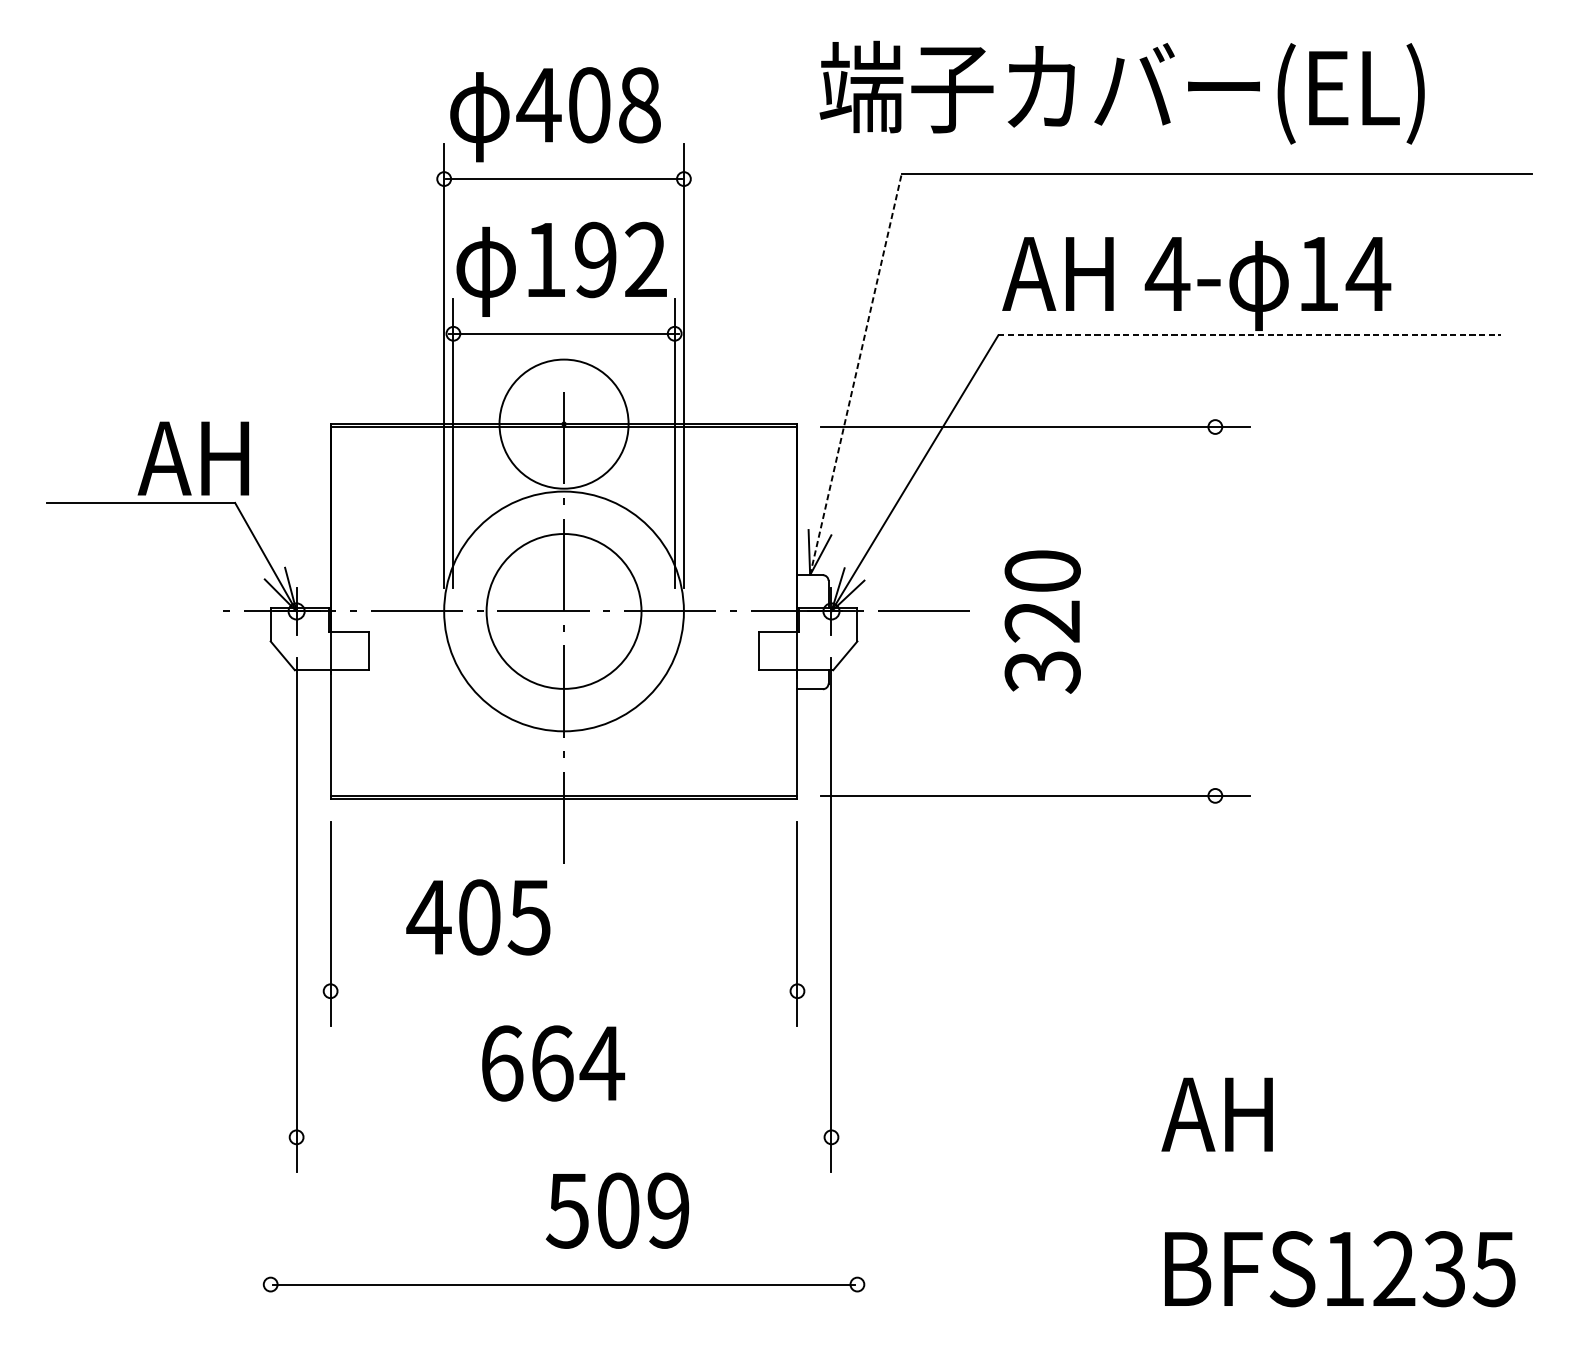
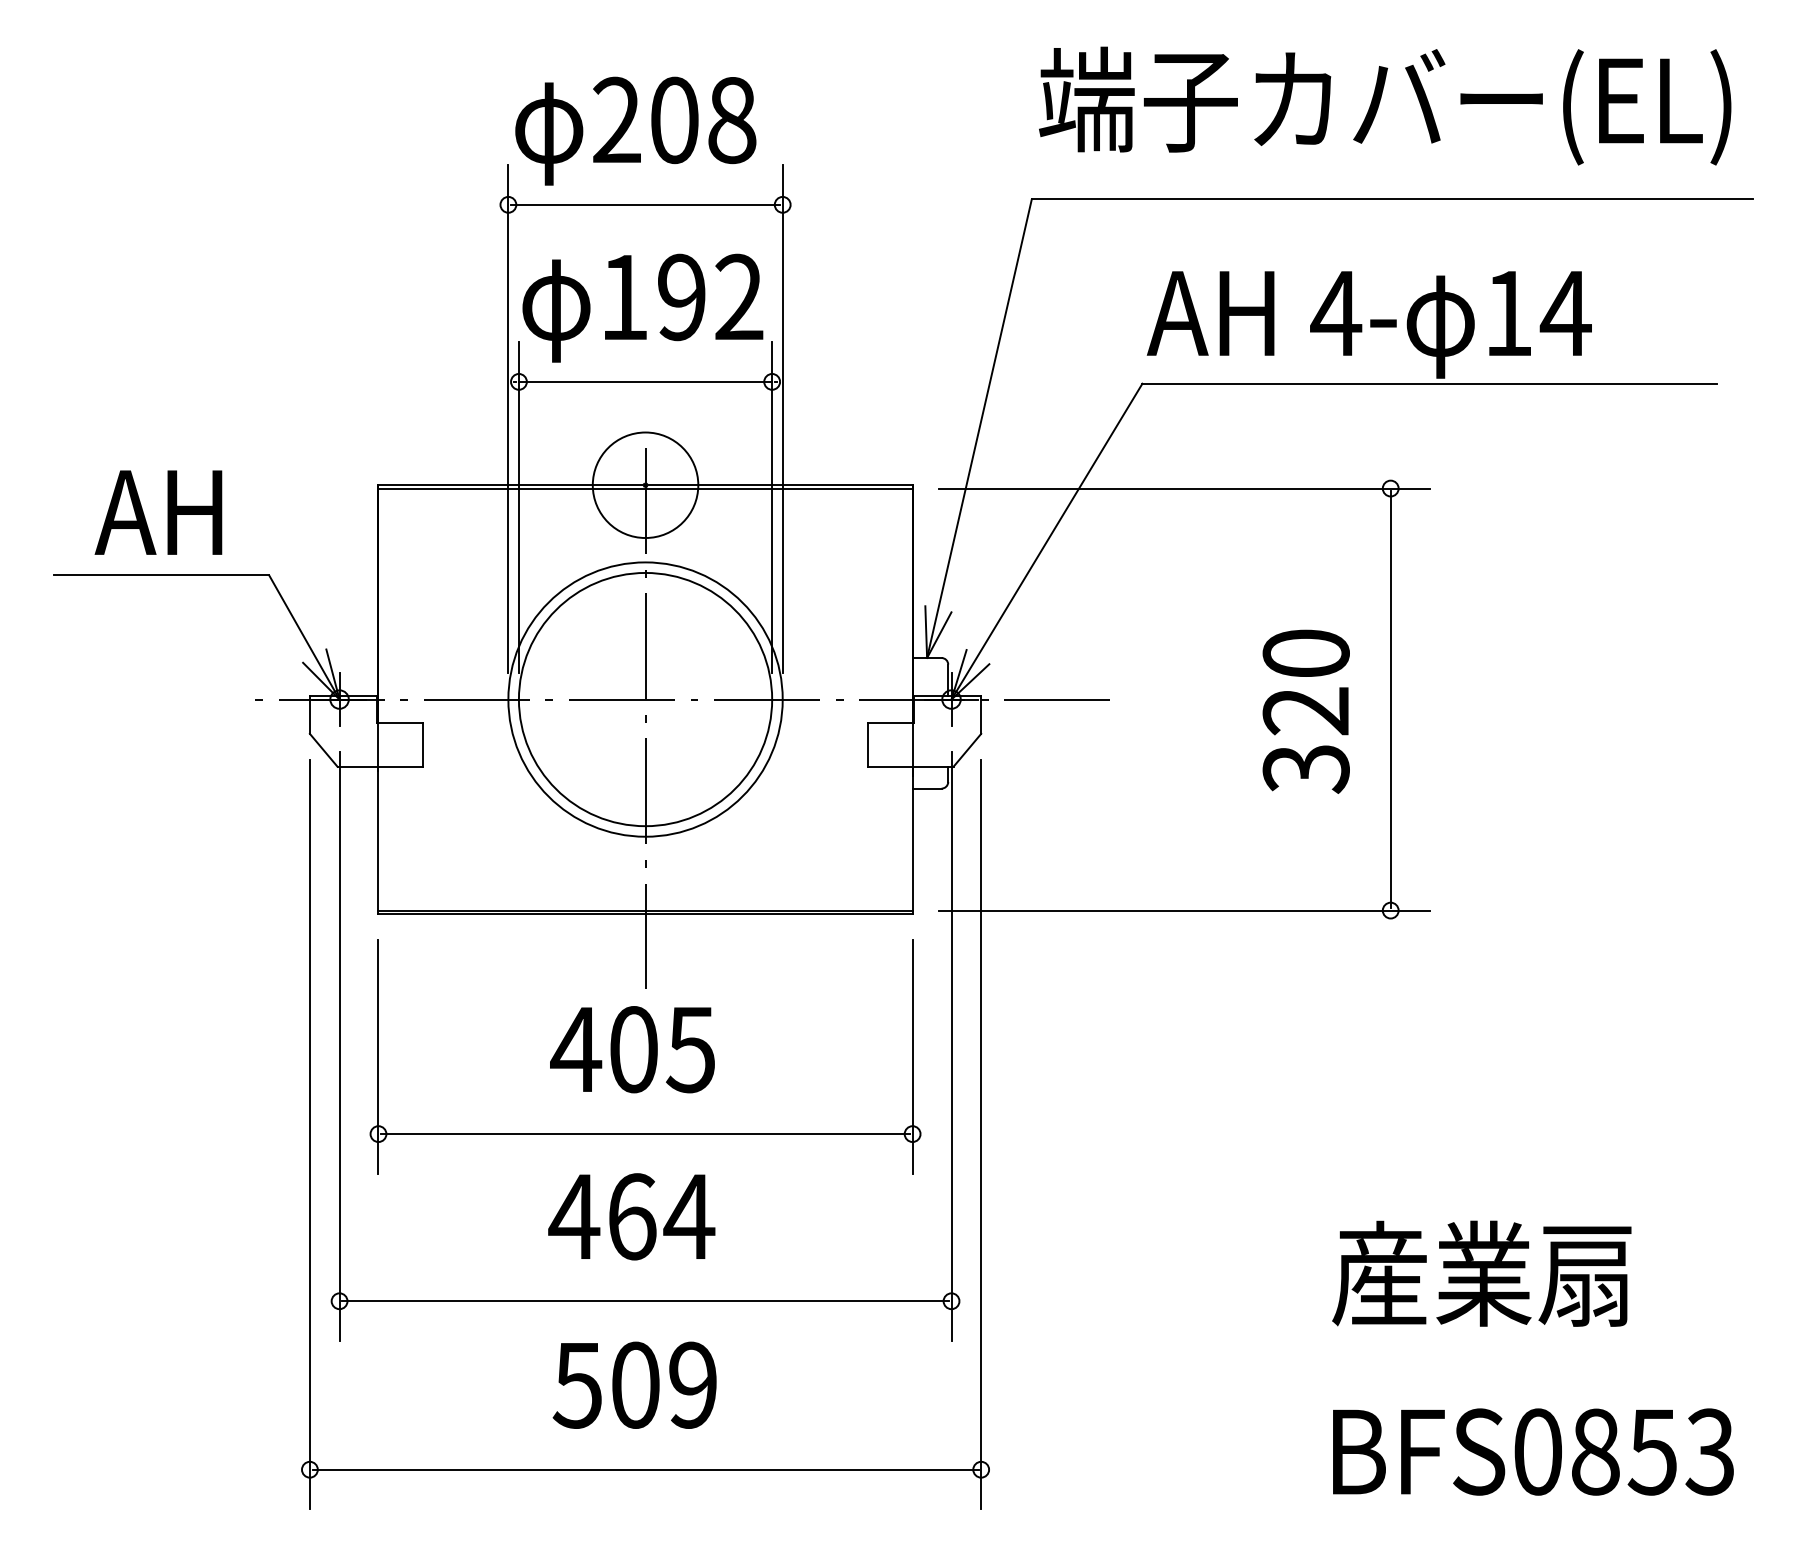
text: (1122, 92) -> (1385, 105), moved
text: (538, 104) -> (616, 119), 408 -> 208
line: (1250, 335) -> (1430, 383), dashed -> solid
line: (855, 374) -> (979, 428), dashed -> solid
circle: (564, 424) -> (645, 485), size x0.71
text: (193, 458) -> (158, 512), moved
circle: (564, 611) -> (645, 699), size x1.43
line: (1215, 611) -> (1390, 699), added
text: (1042, 621) -> (1305, 711), moved
text: (478, 917) -> (632, 1049), moved
line: (270, 991) -> (309, 1134), added
line: (564, 991) -> (645, 1134), added
line: (857, 991) -> (981, 1134), added
text: (501, 1063) -> (574, 1216), 664 -> 464
text: (1293, 1113) -> (1480, 1273), AH -> 産業扇
line: (564, 1137) -> (645, 1301), added
text: (617, 1210) -> (634, 1384), moved
text: (1419, 1268) -> (1624, 1451), BFS1235 -> BFS0853

